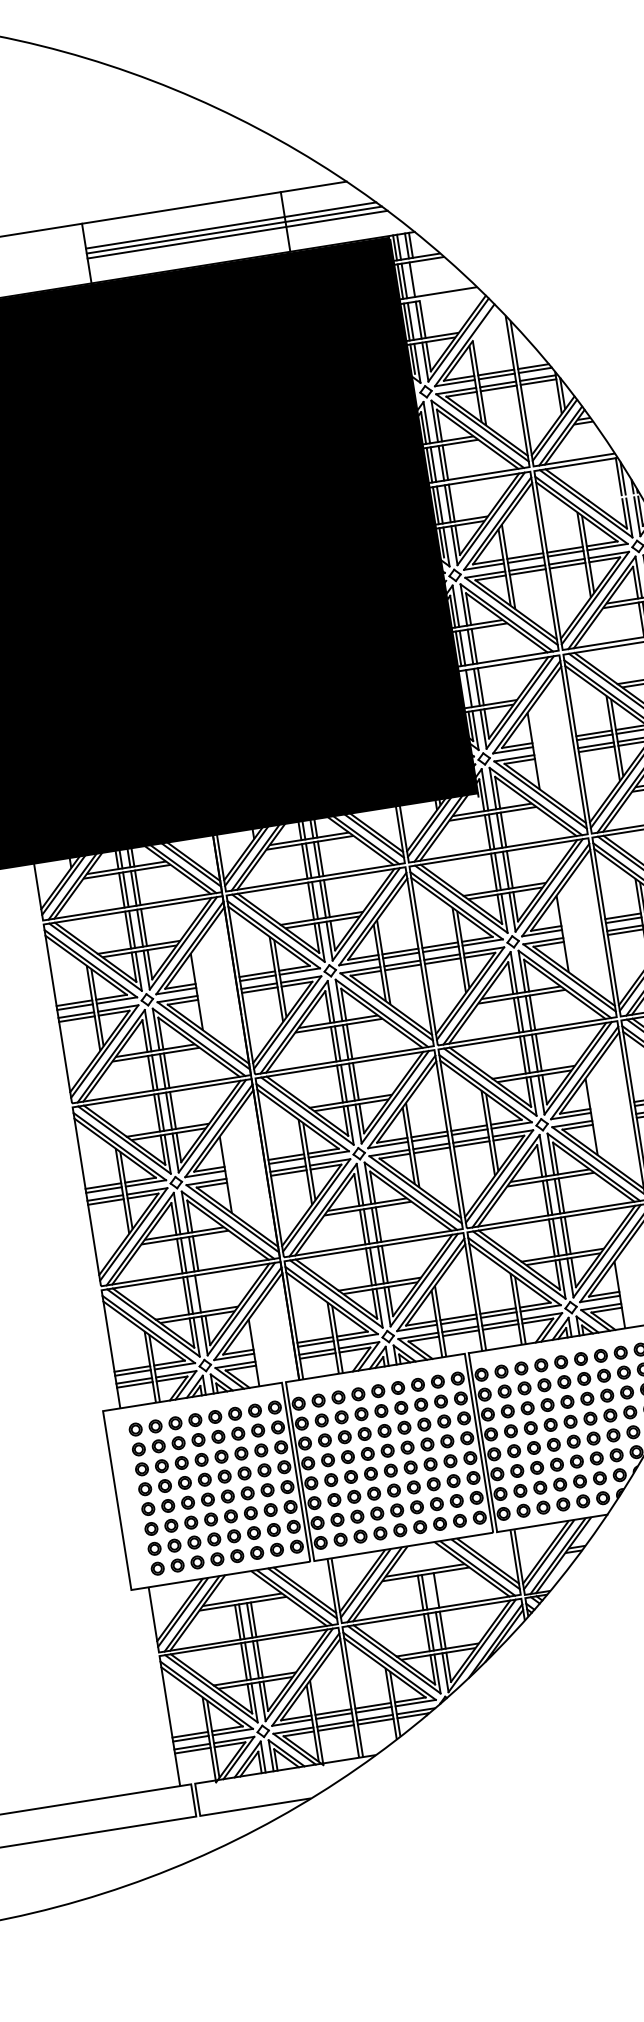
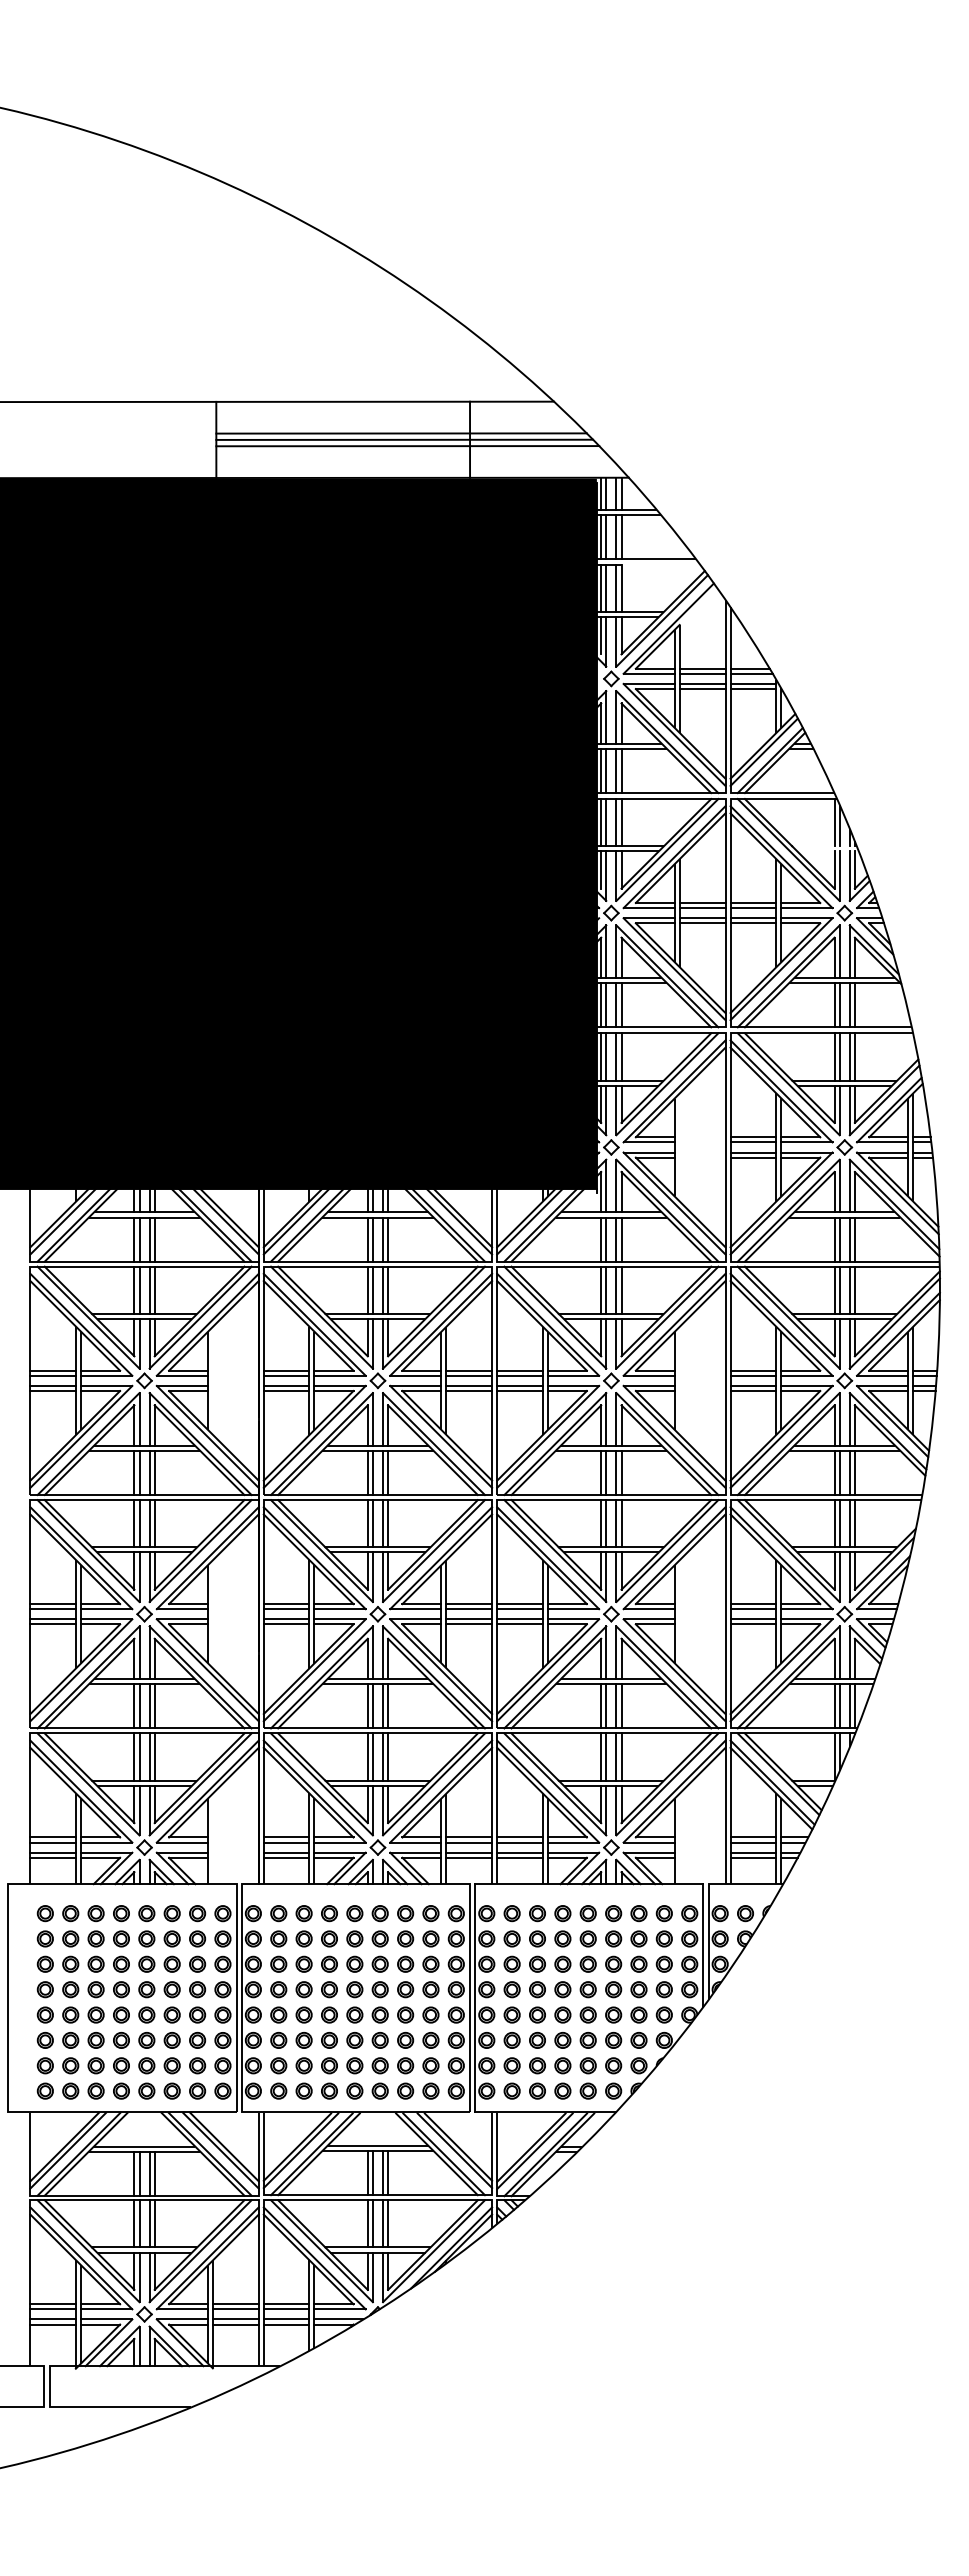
line: (416, 278) -> (621, 536), added
line: (465, 688) -> (601, 1056), added
line: (201, 1292) -> (154, 1756), added
line: (432, 1591) -> (383, 2173), added

